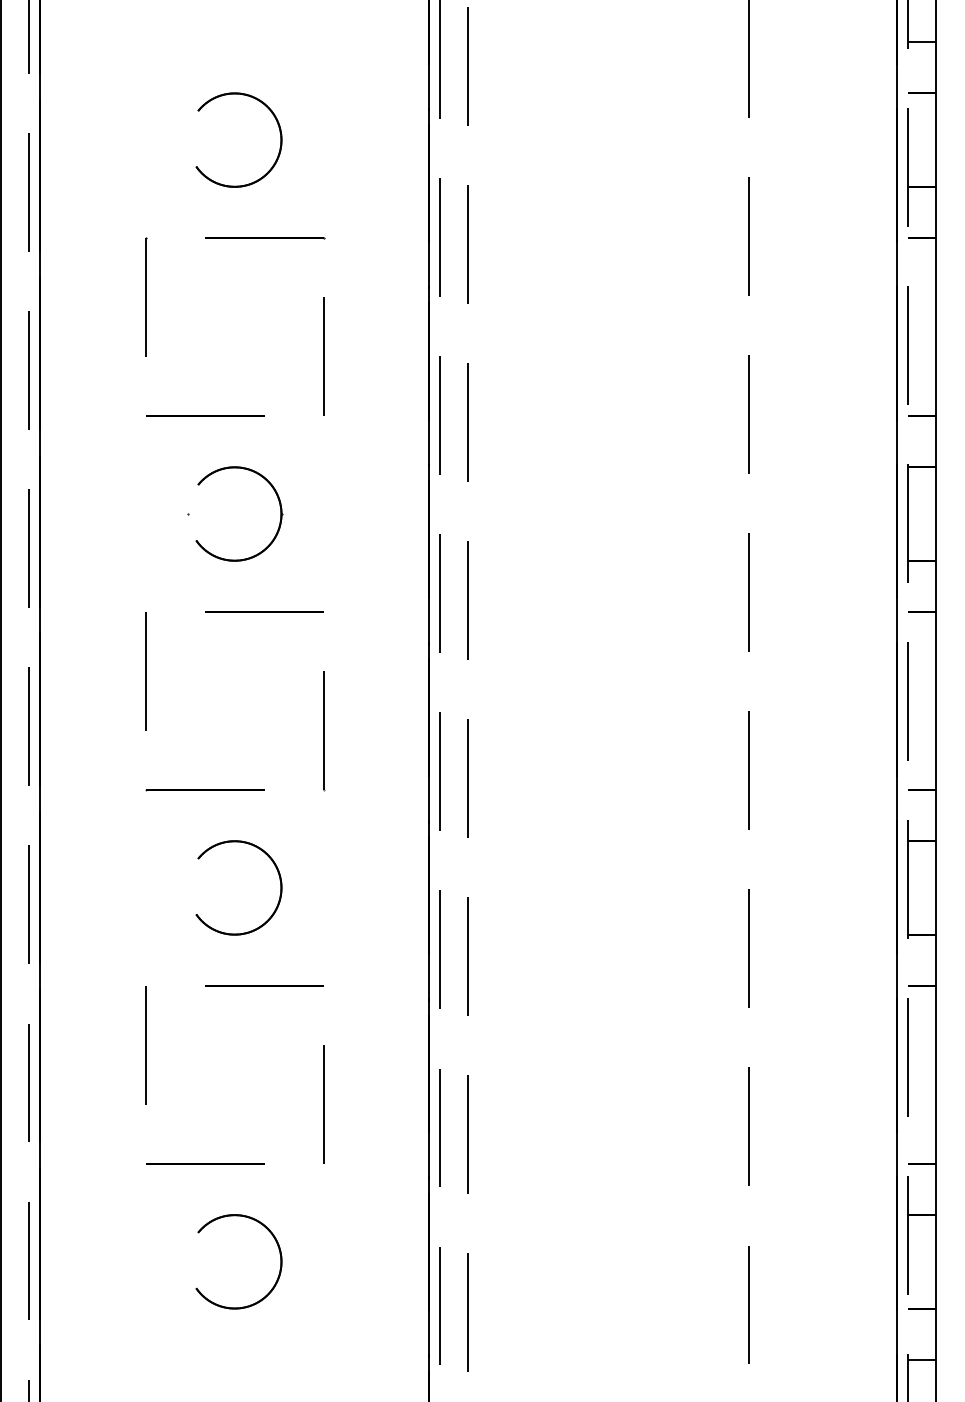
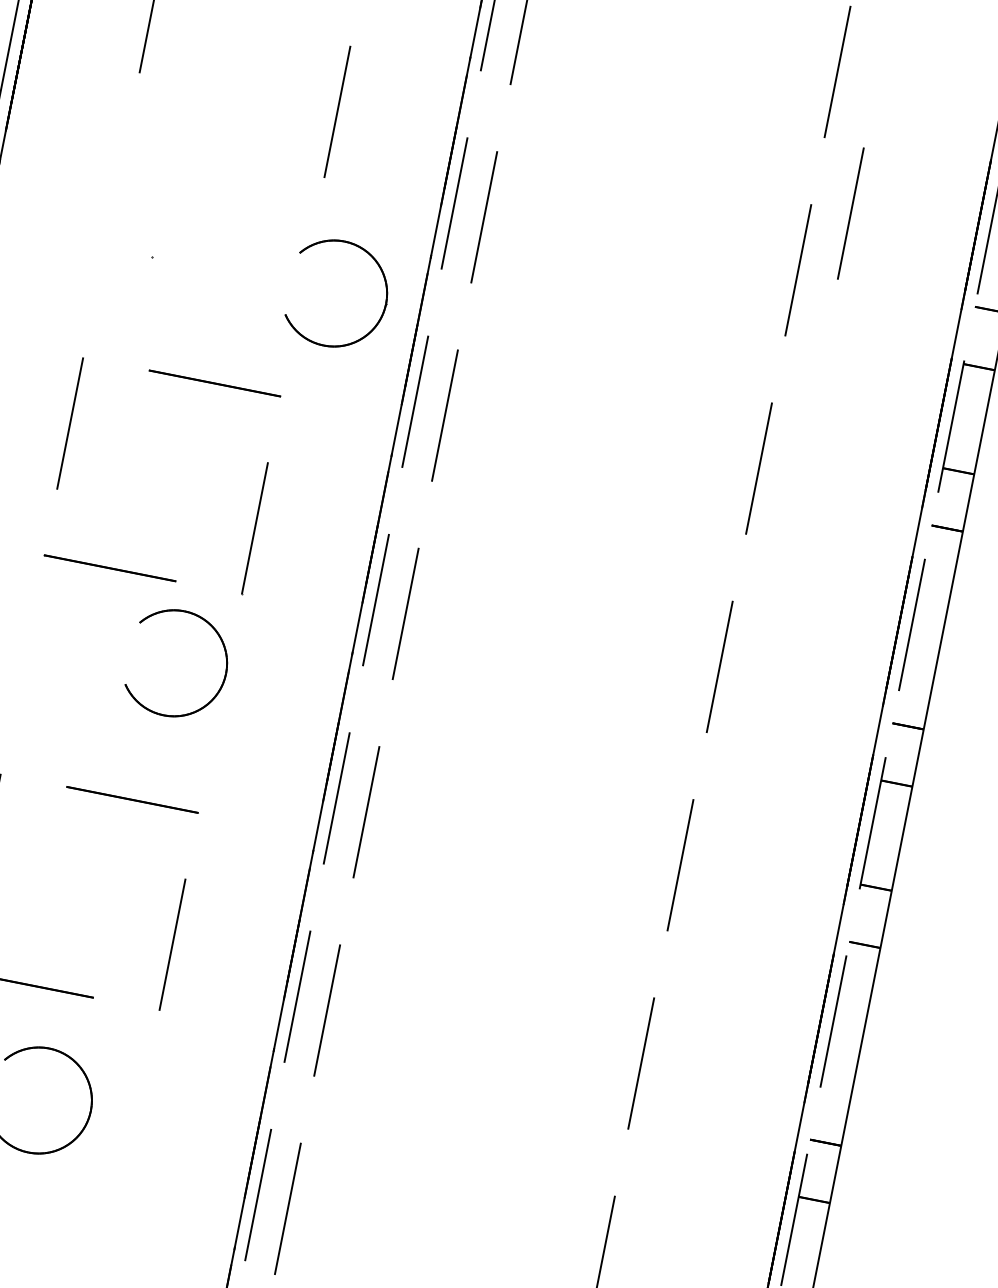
line: (784, 356) -> (850, 213), added
line: (205, 415) -> (192, 151), removed
part: (279, 506) -> (385, 294), moved
part: (279, 880) -> (225, 664), moved

